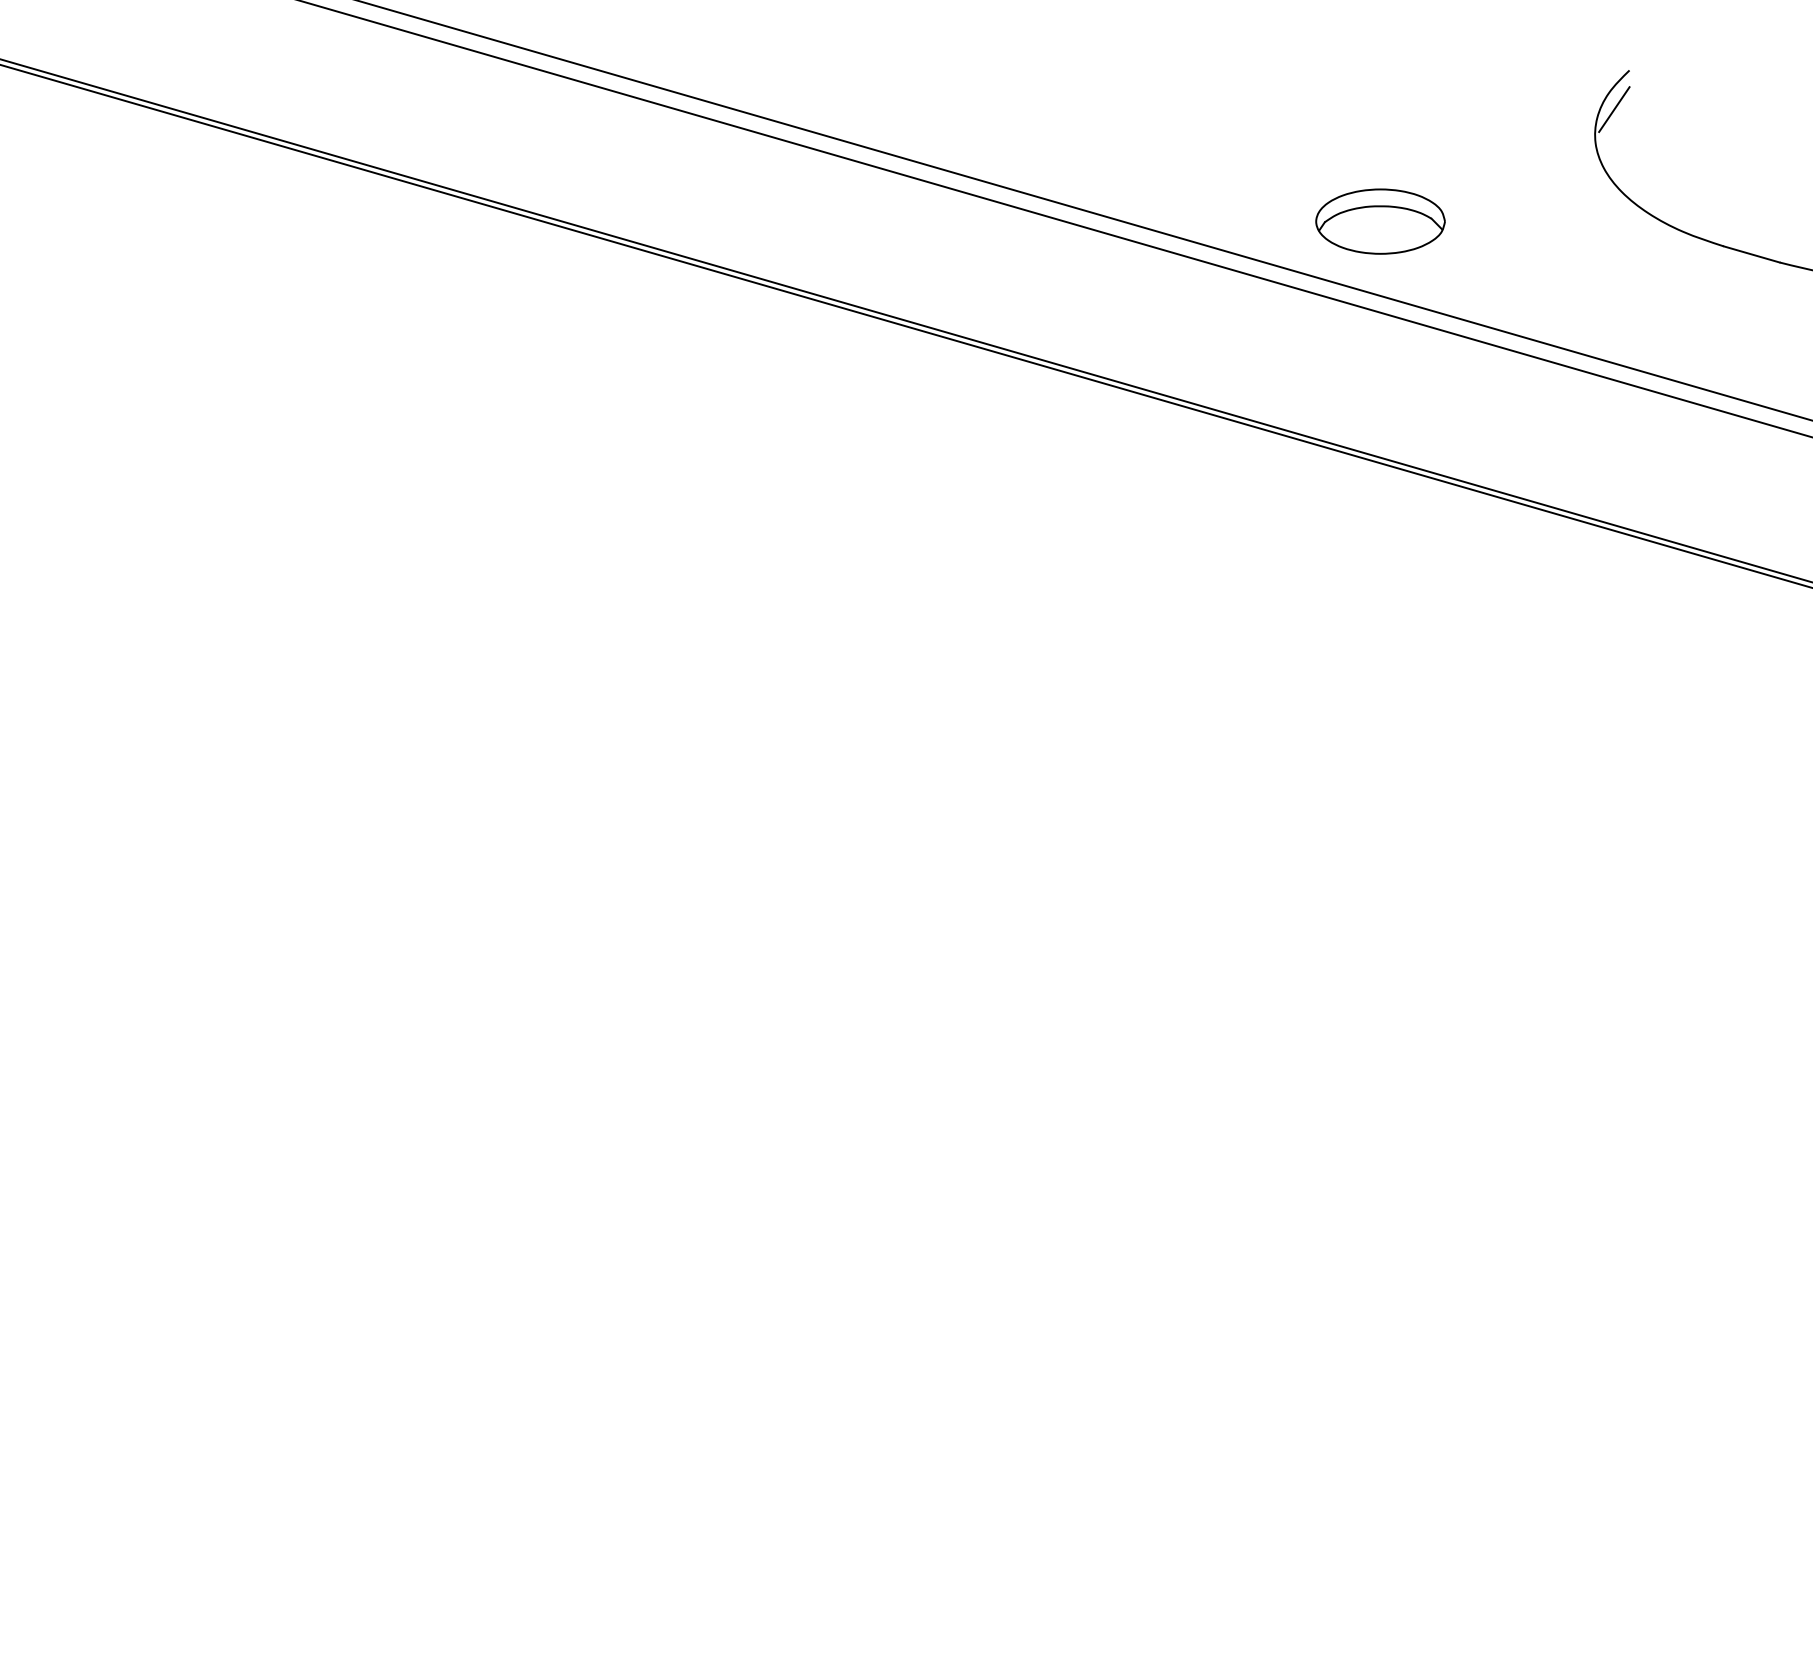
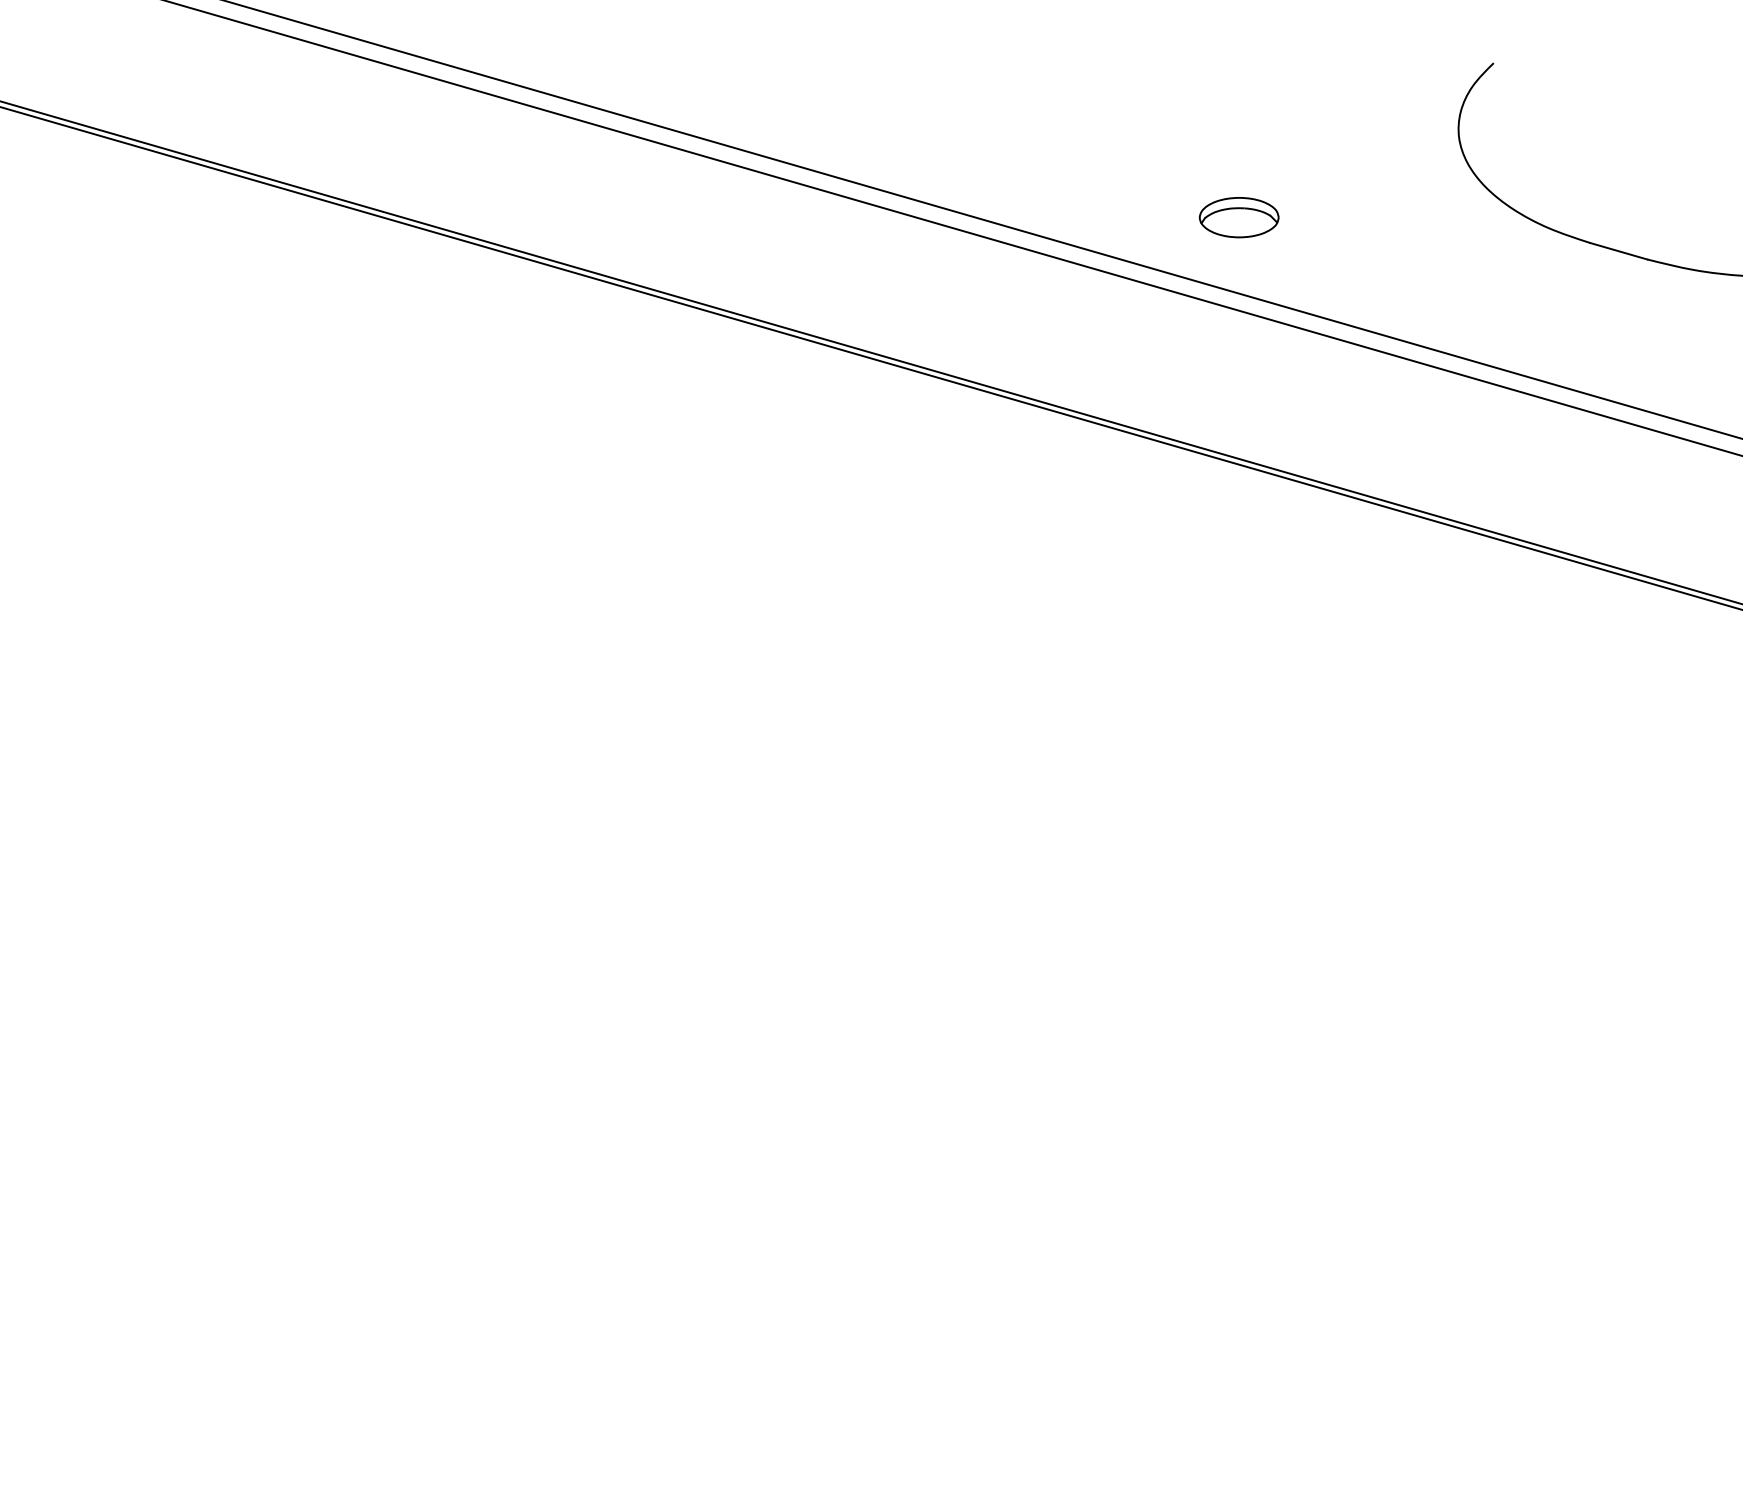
line: (1614, 109) -> (1478, 103), removed
part: (1380, 221) -> (1239, 217), size x0.6

